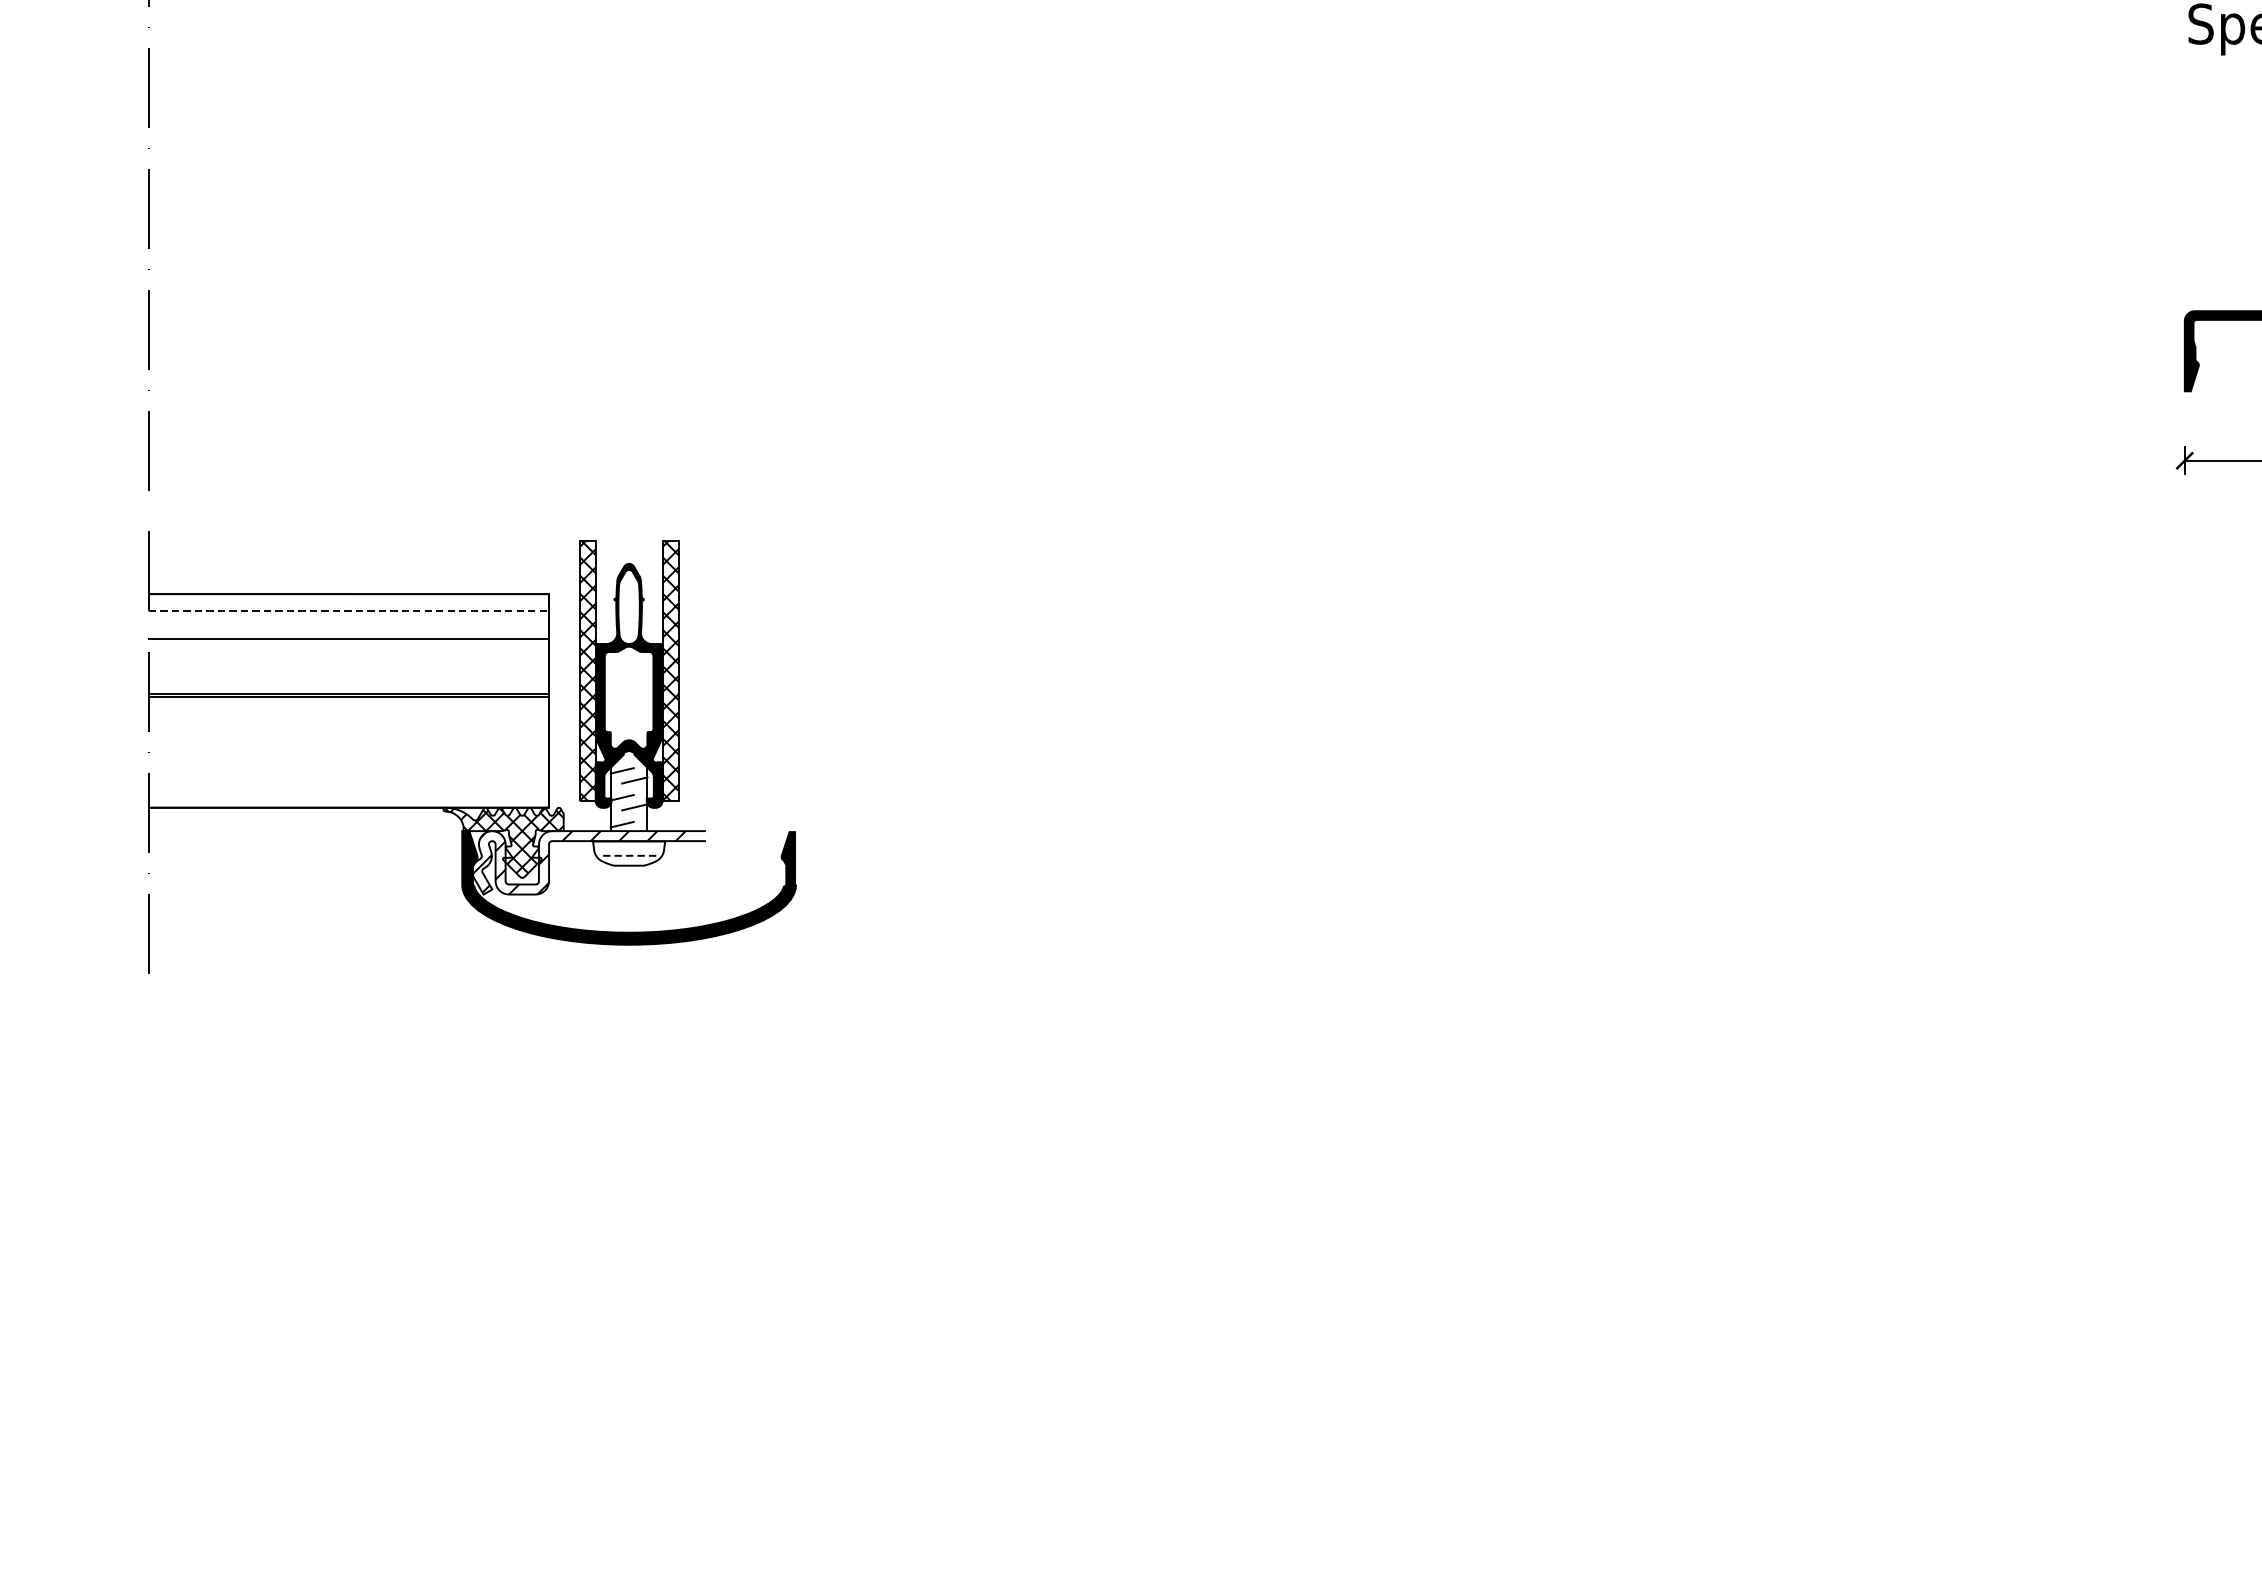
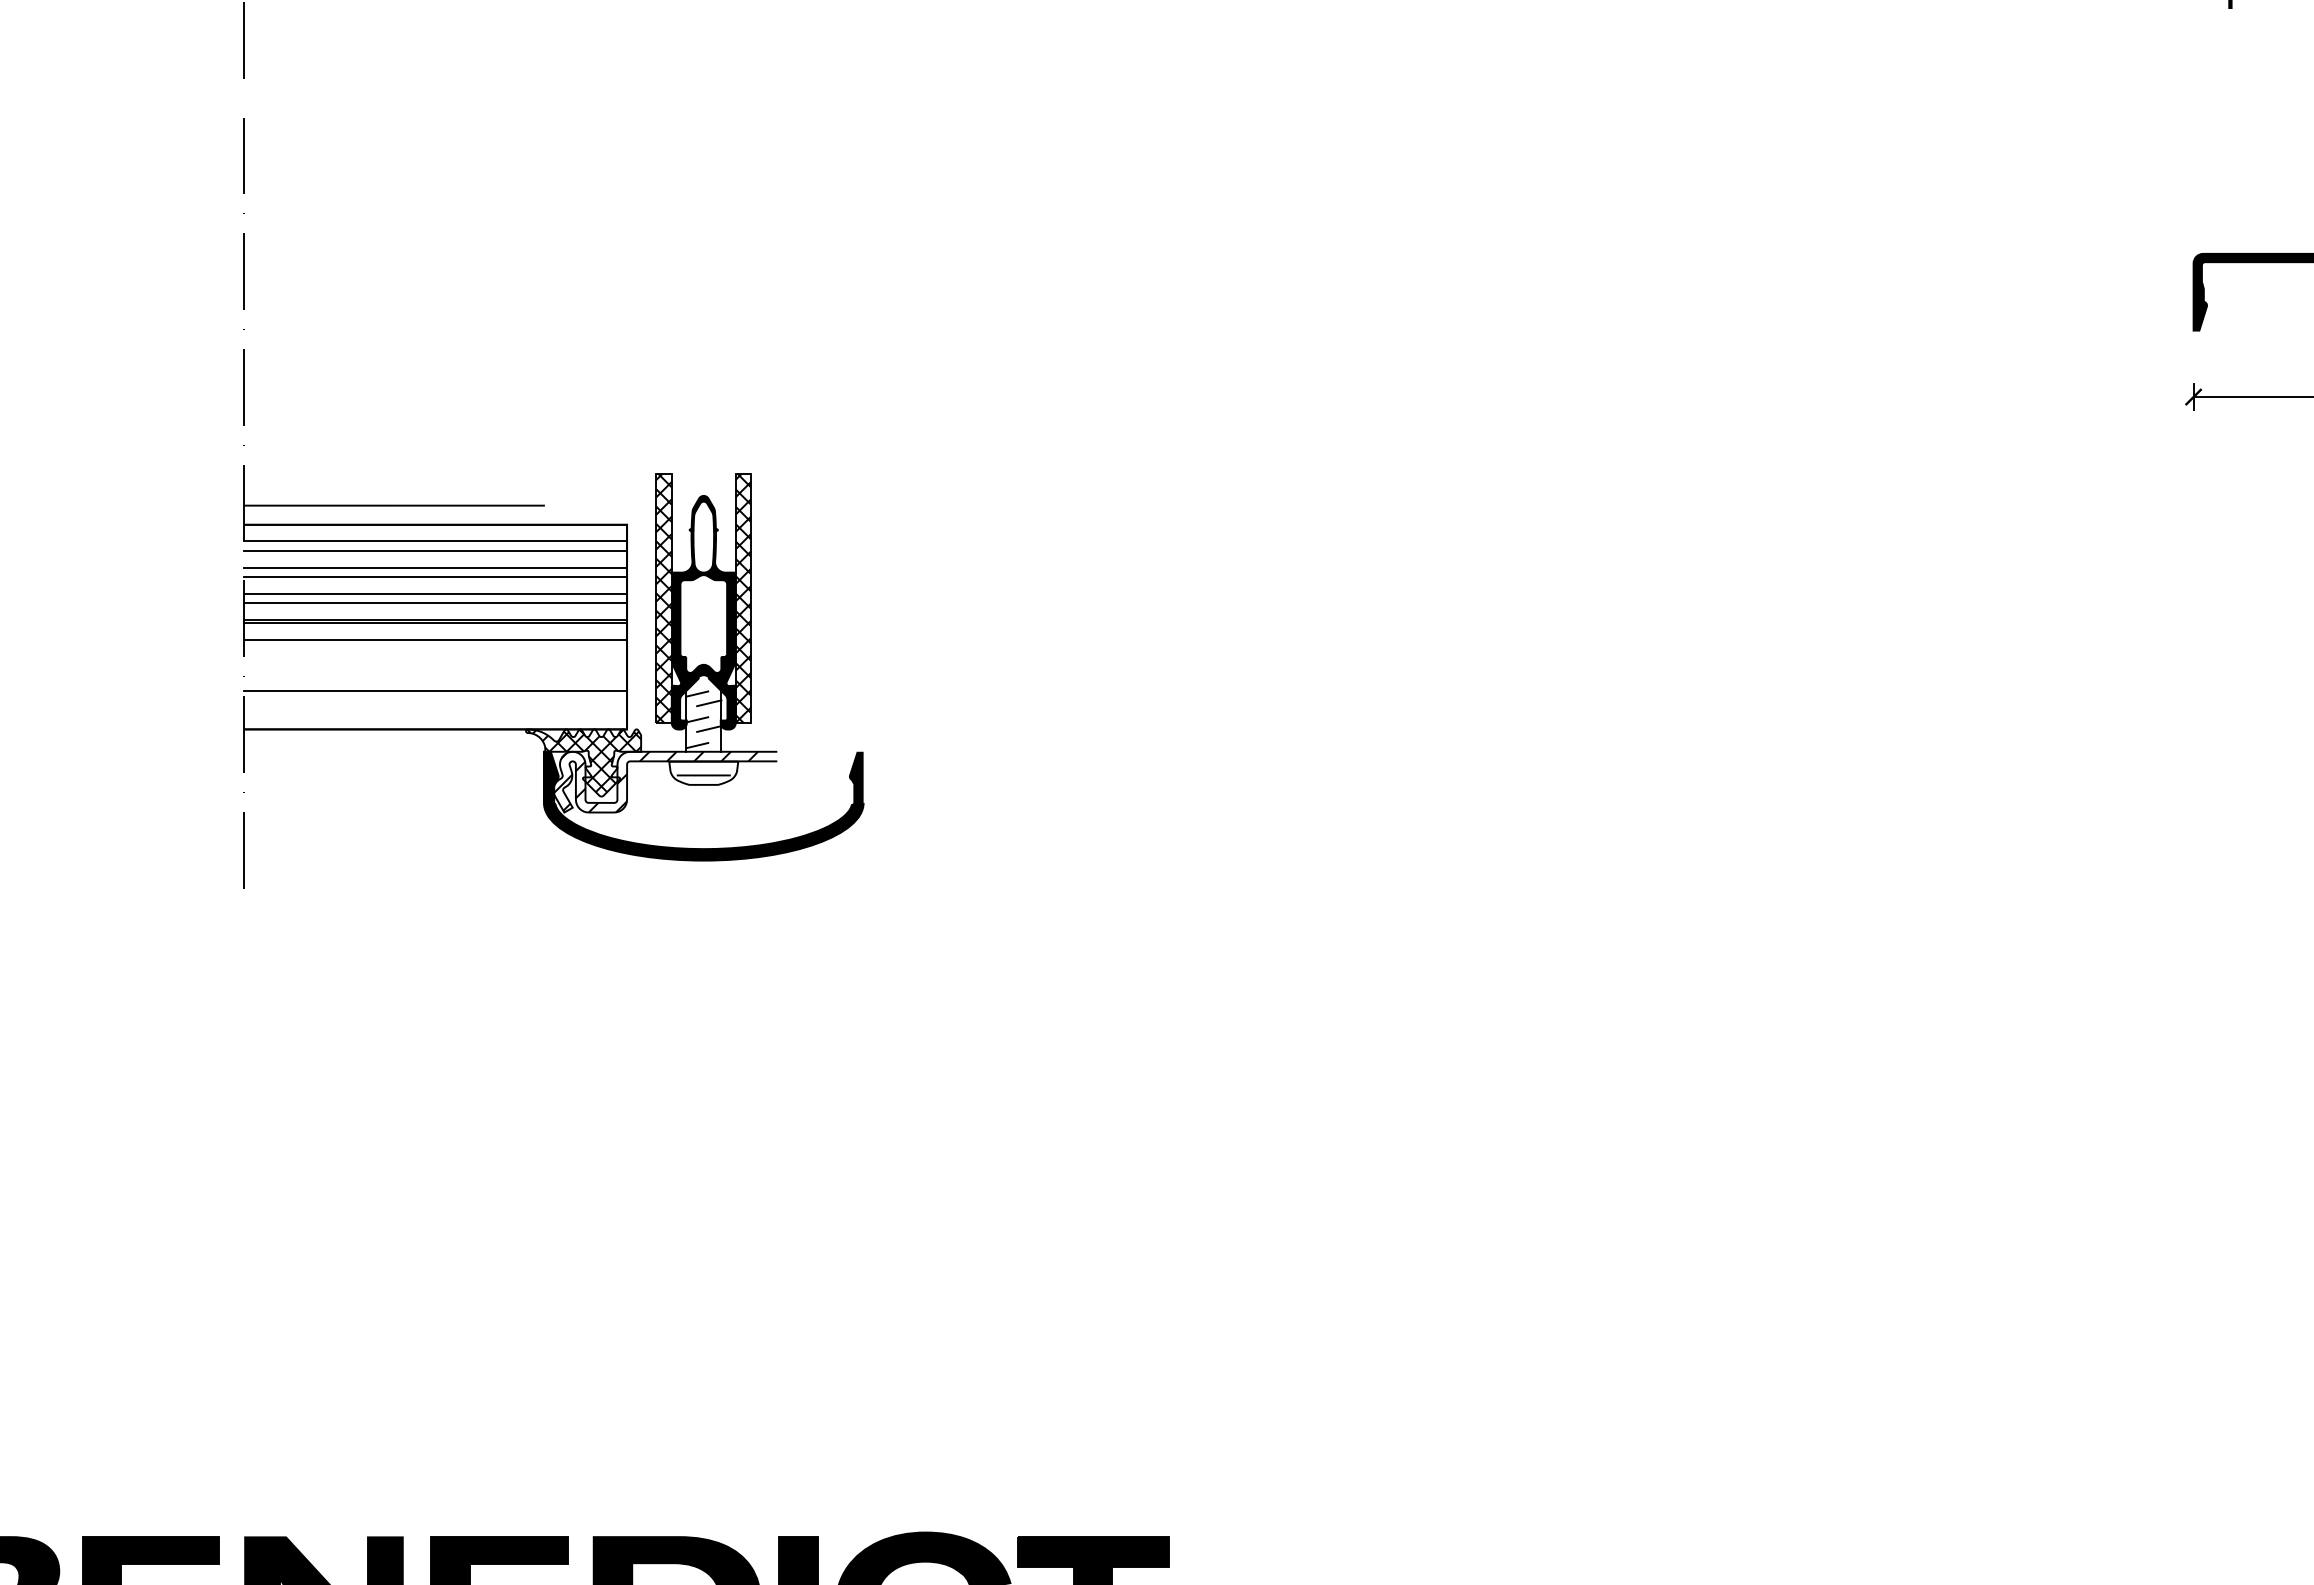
line: (305, 573) -> (393, 505), added
line: (348, 611) -> (435, 541), dashed -> solid
line: (348, 621) -> (435, 551), added
line: (348, 649) -> (435, 577), added
line: (348, 665) -> (435, 593), added
line: (348, 676) -> (435, 603), added
line: (348, 713) -> (435, 639), added
line: (348, 768) -> (435, 691), added
line: (628, 855) -> (703, 775), dashed -> solid

